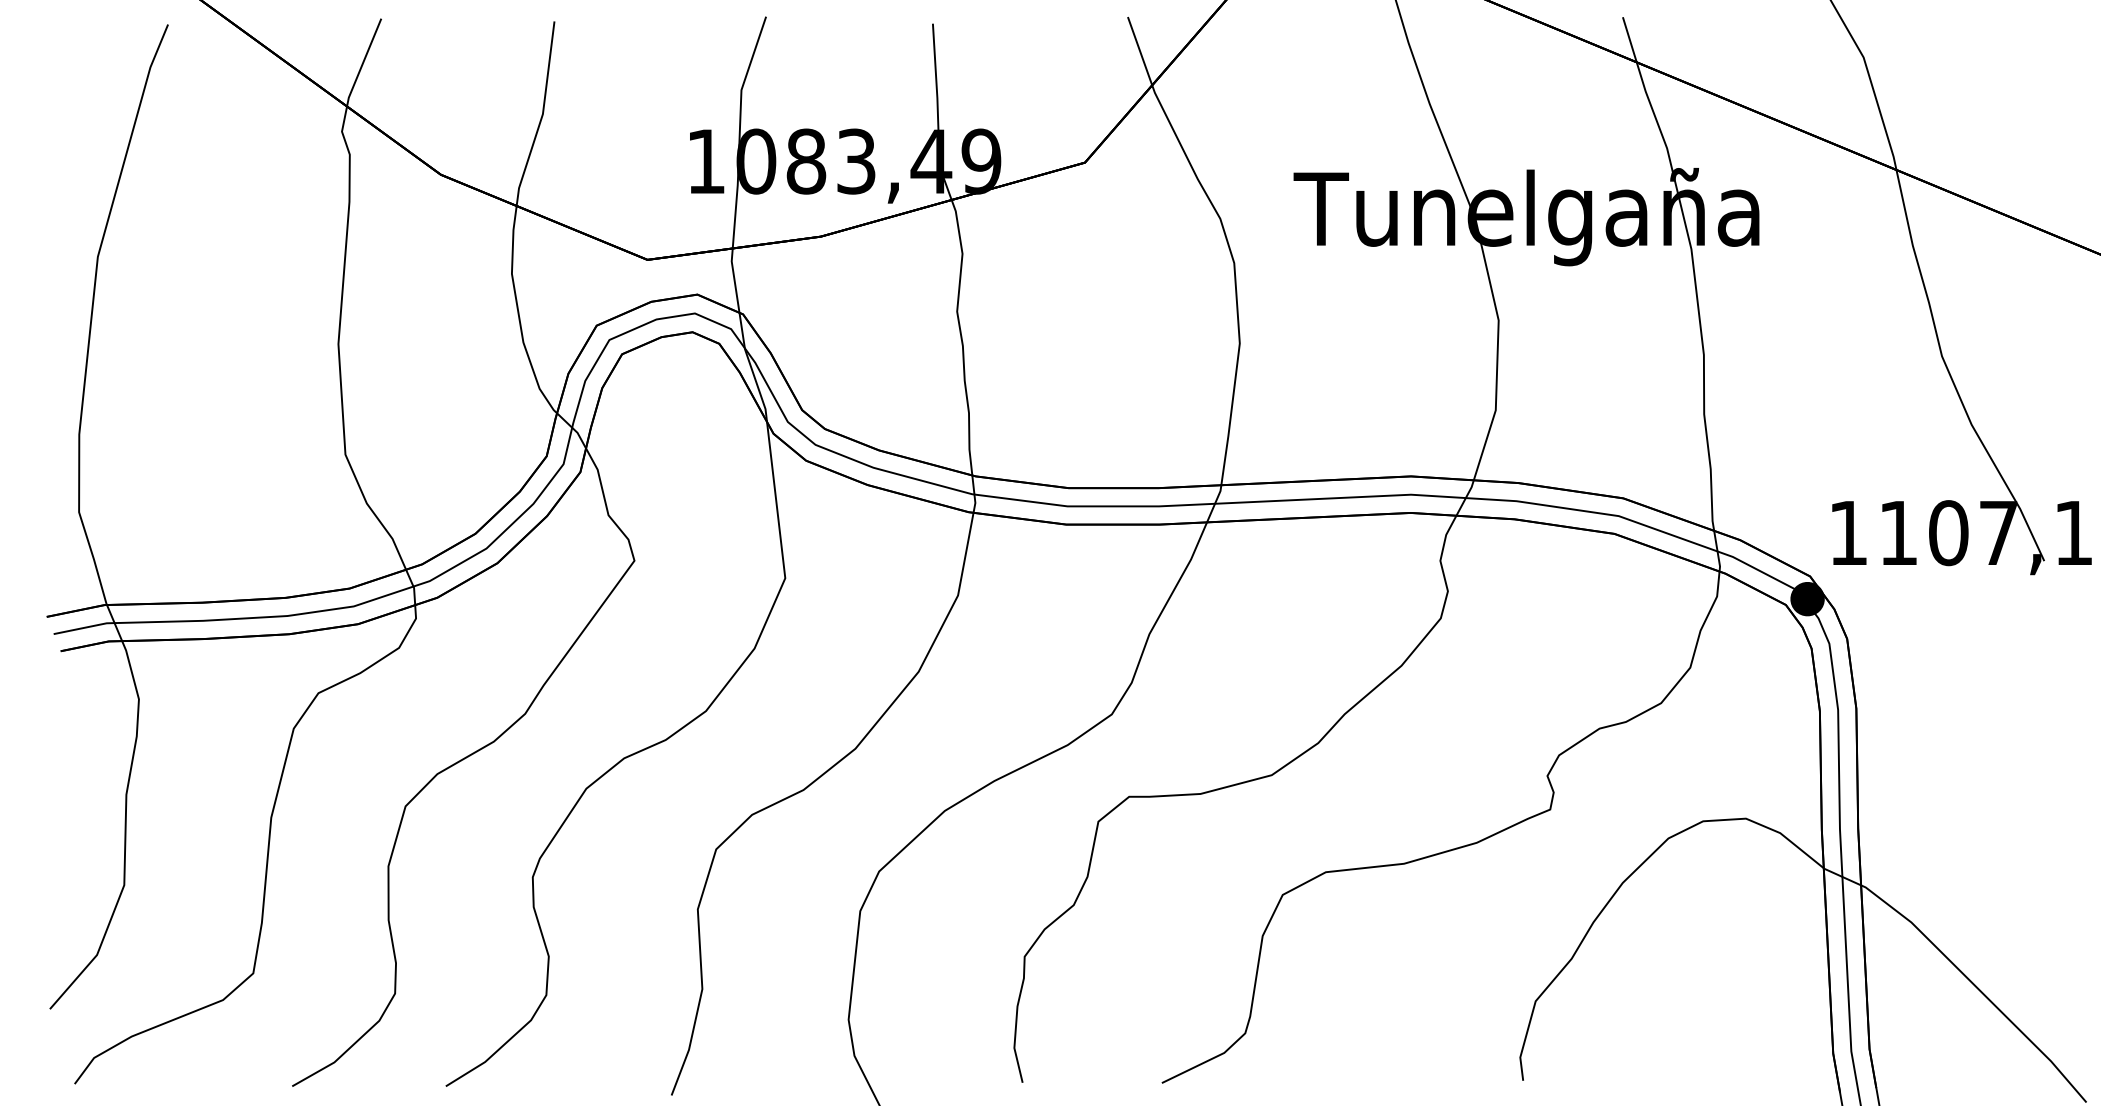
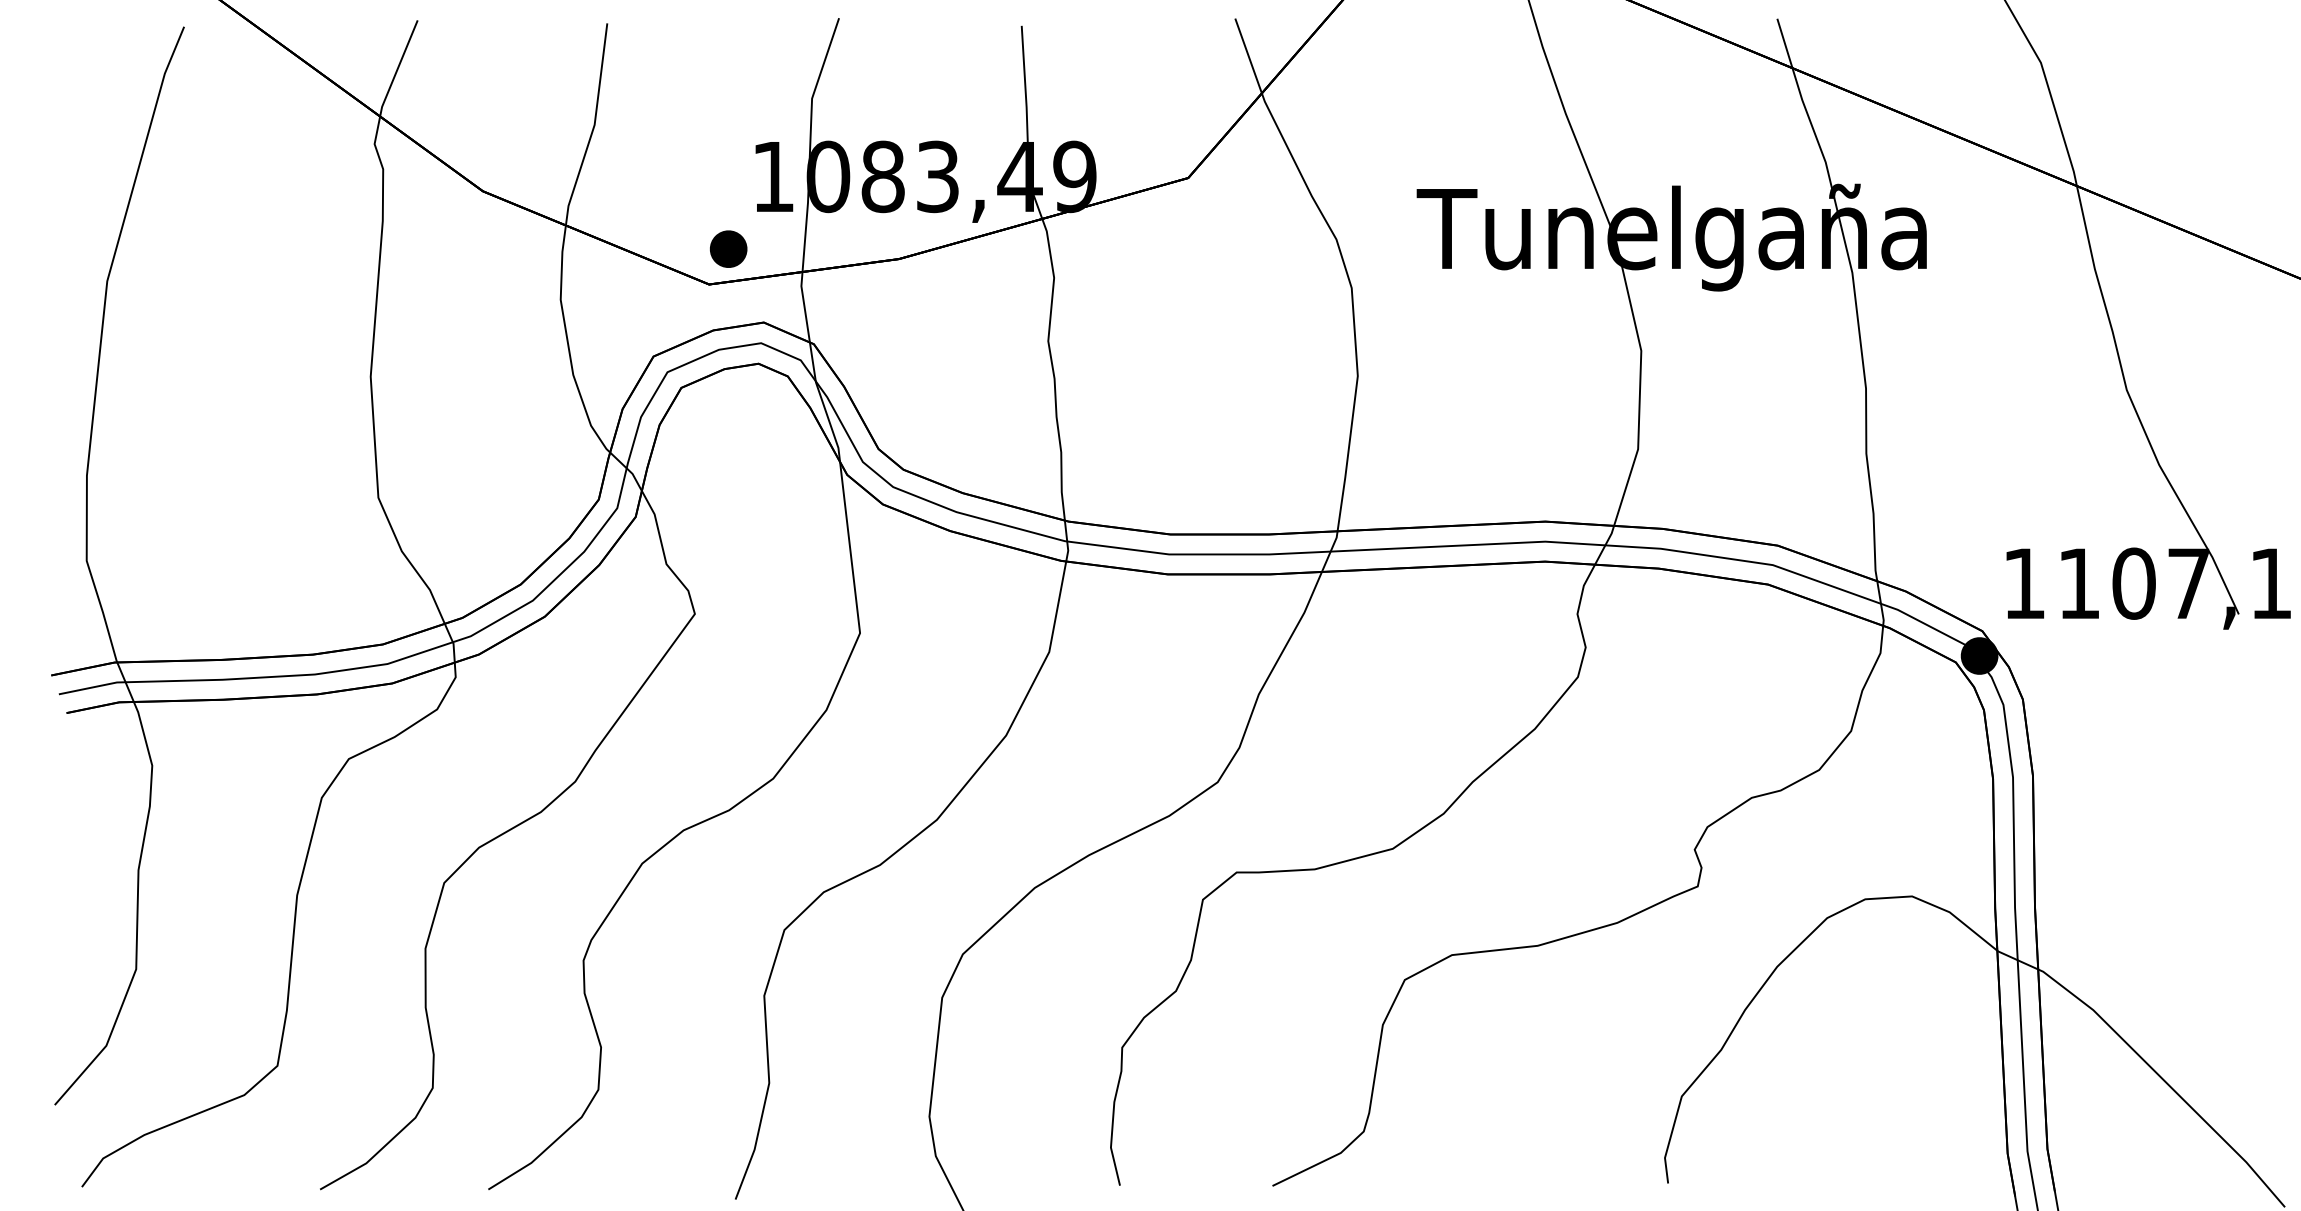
part: (665, 227) -> (728, 249), added

